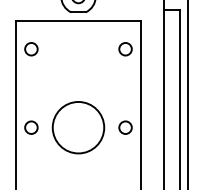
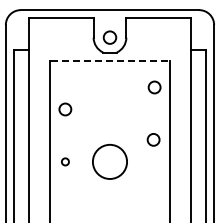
line: (79, 20) -> (110, 60), solid -> dashed
circle: (31, 49) -> (65, 109), moved
circle: (31, 127) -> (65, 161), size x0.6
circle: (77, 127) -> (109, 161), size x0.7
circle: (125, 127) -> (153, 139), moved

